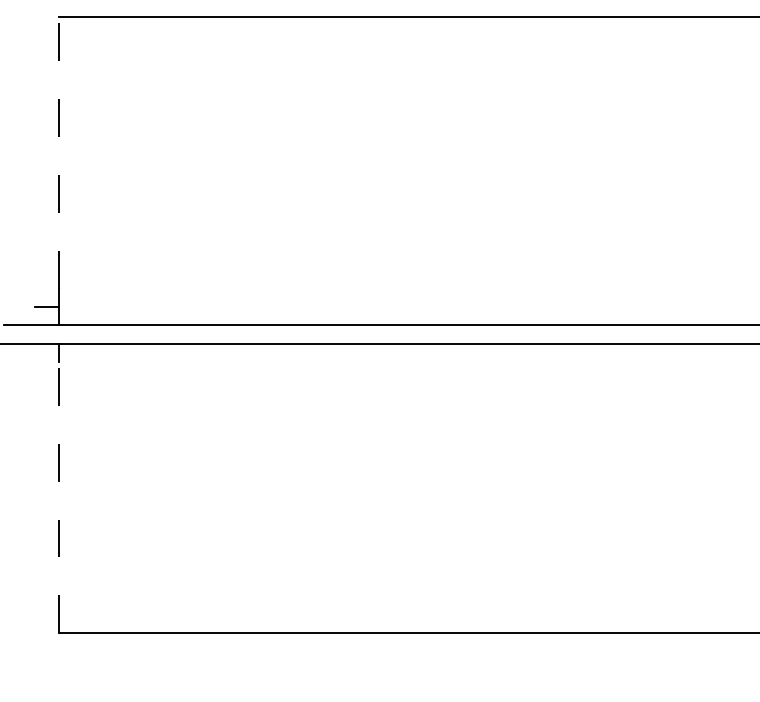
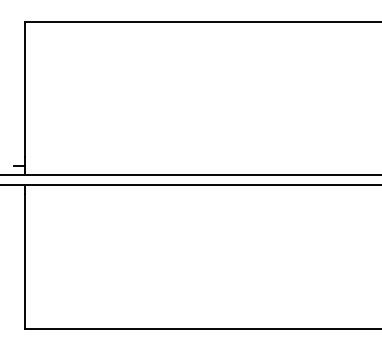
line: (59, 152) -> (25, 89), dashed -> solid
line: (59, 496) -> (25, 260), dashed -> solid

